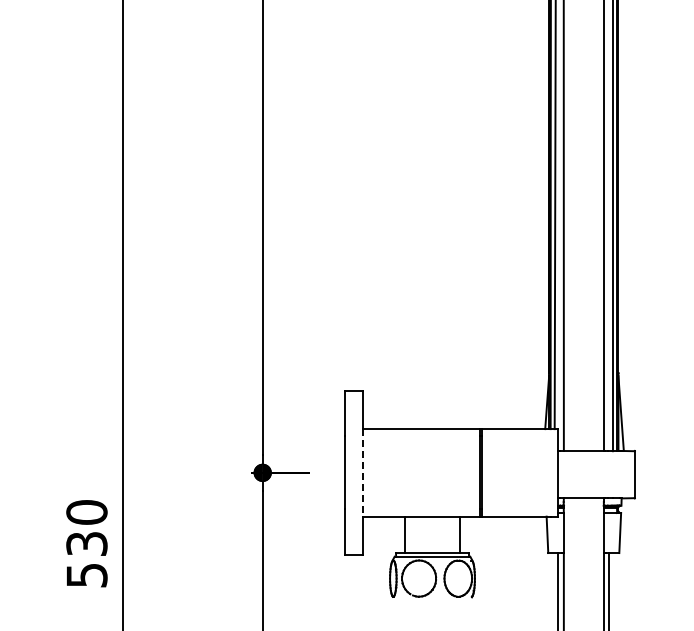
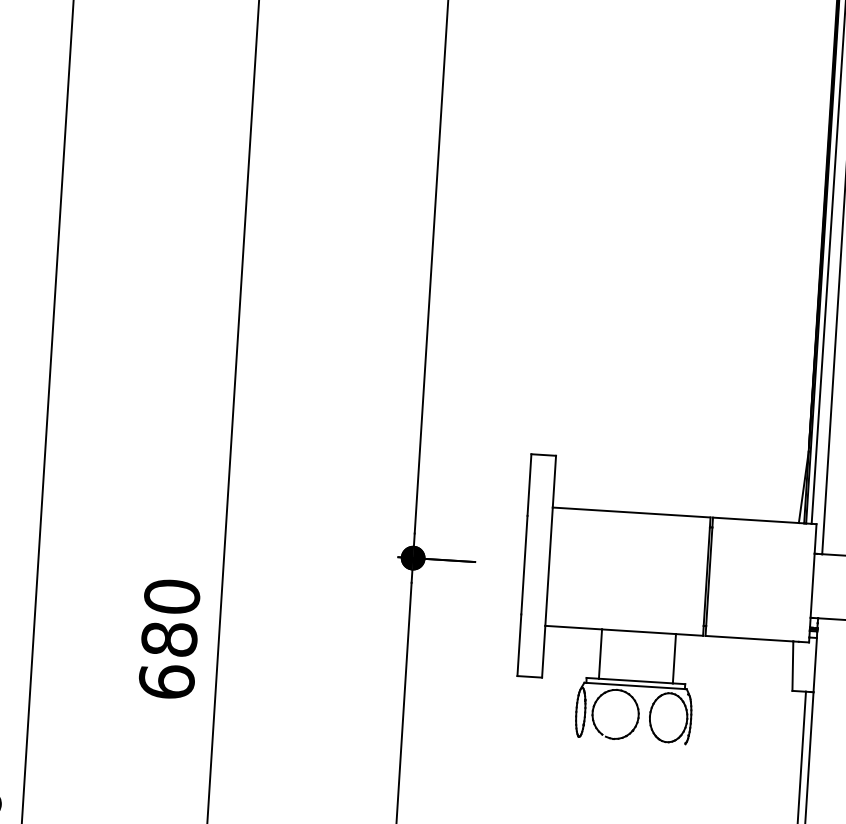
line: (363, 472) -> (549, 566), dashed -> solid
text: (86, 559) -> (167, 660), 530 -> 680

